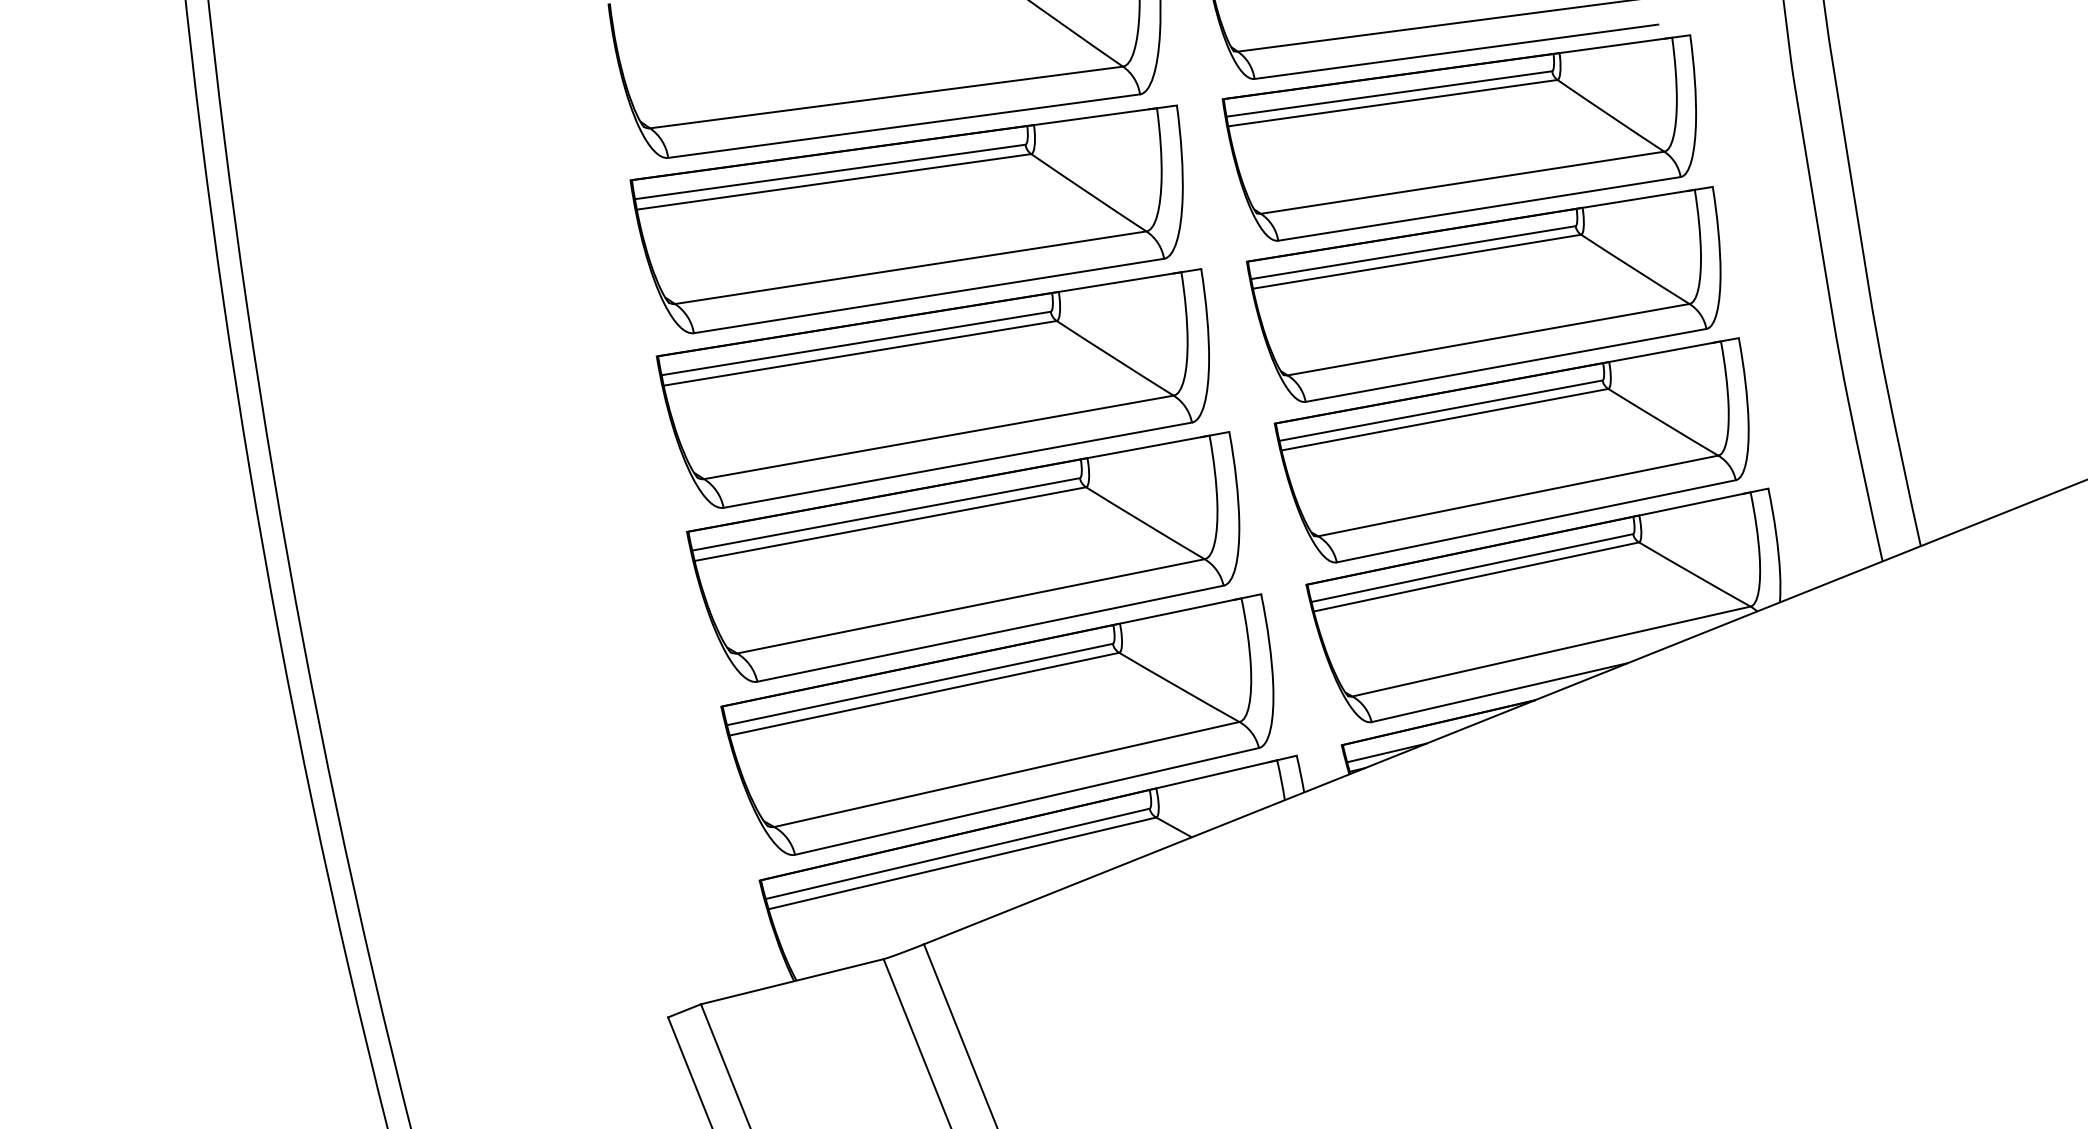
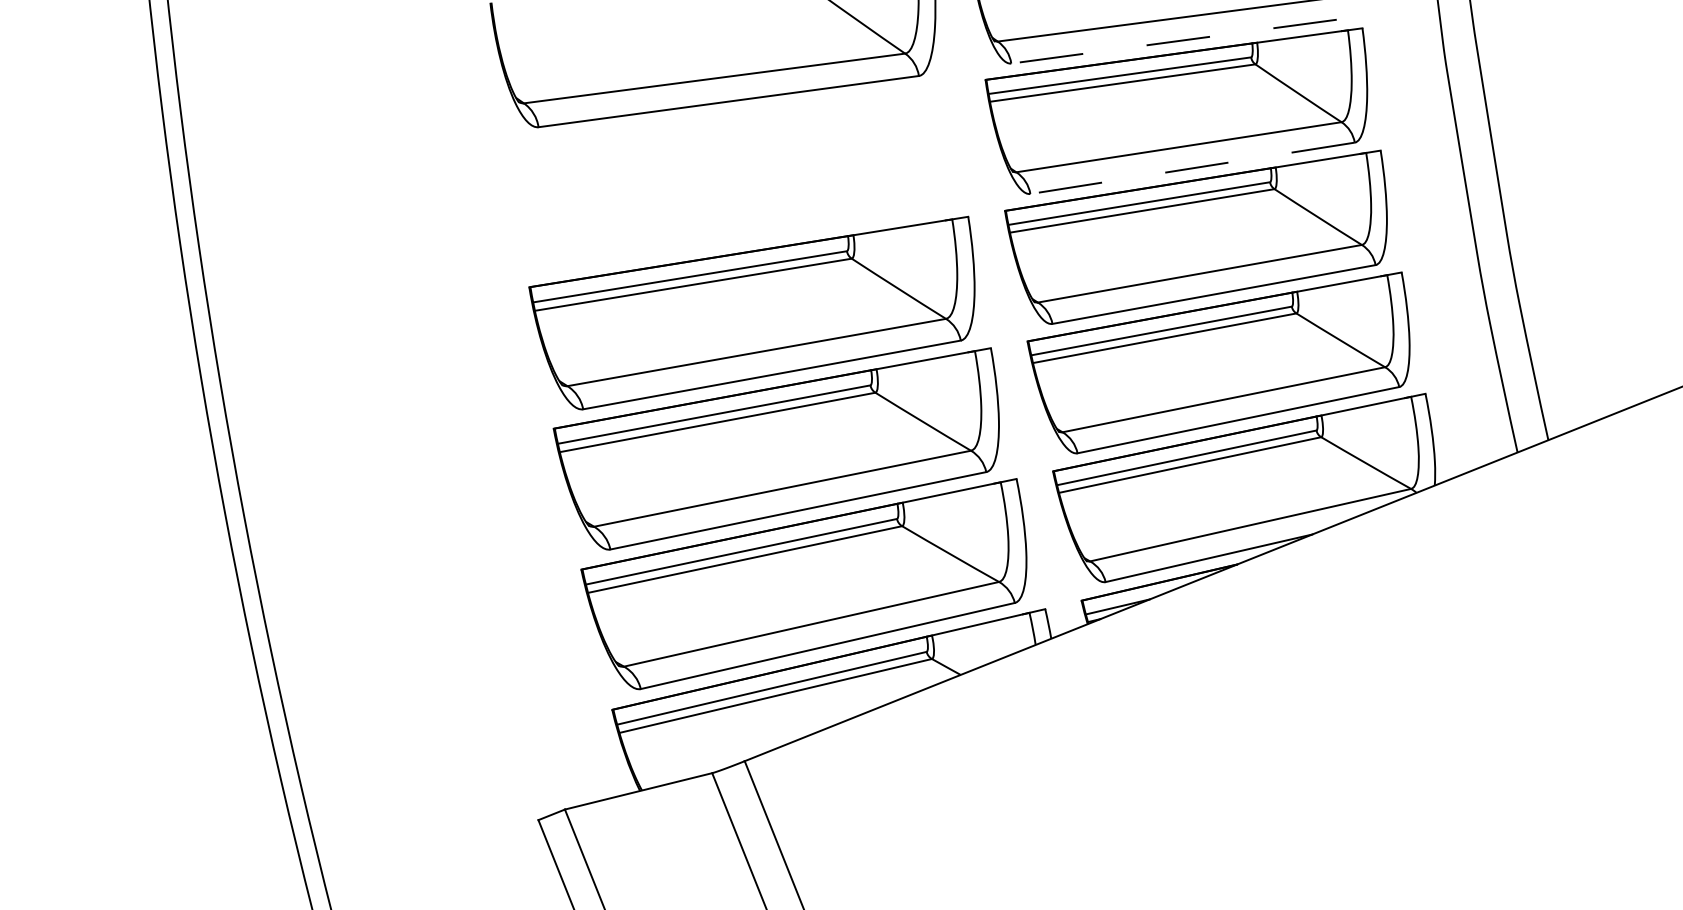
line: (1455, 51) -> (1173, 41), solid -> dashed
line: (1479, 209) -> (1192, 168), solid -> dashed
part: (906, 219) -> (730, 176), removed

